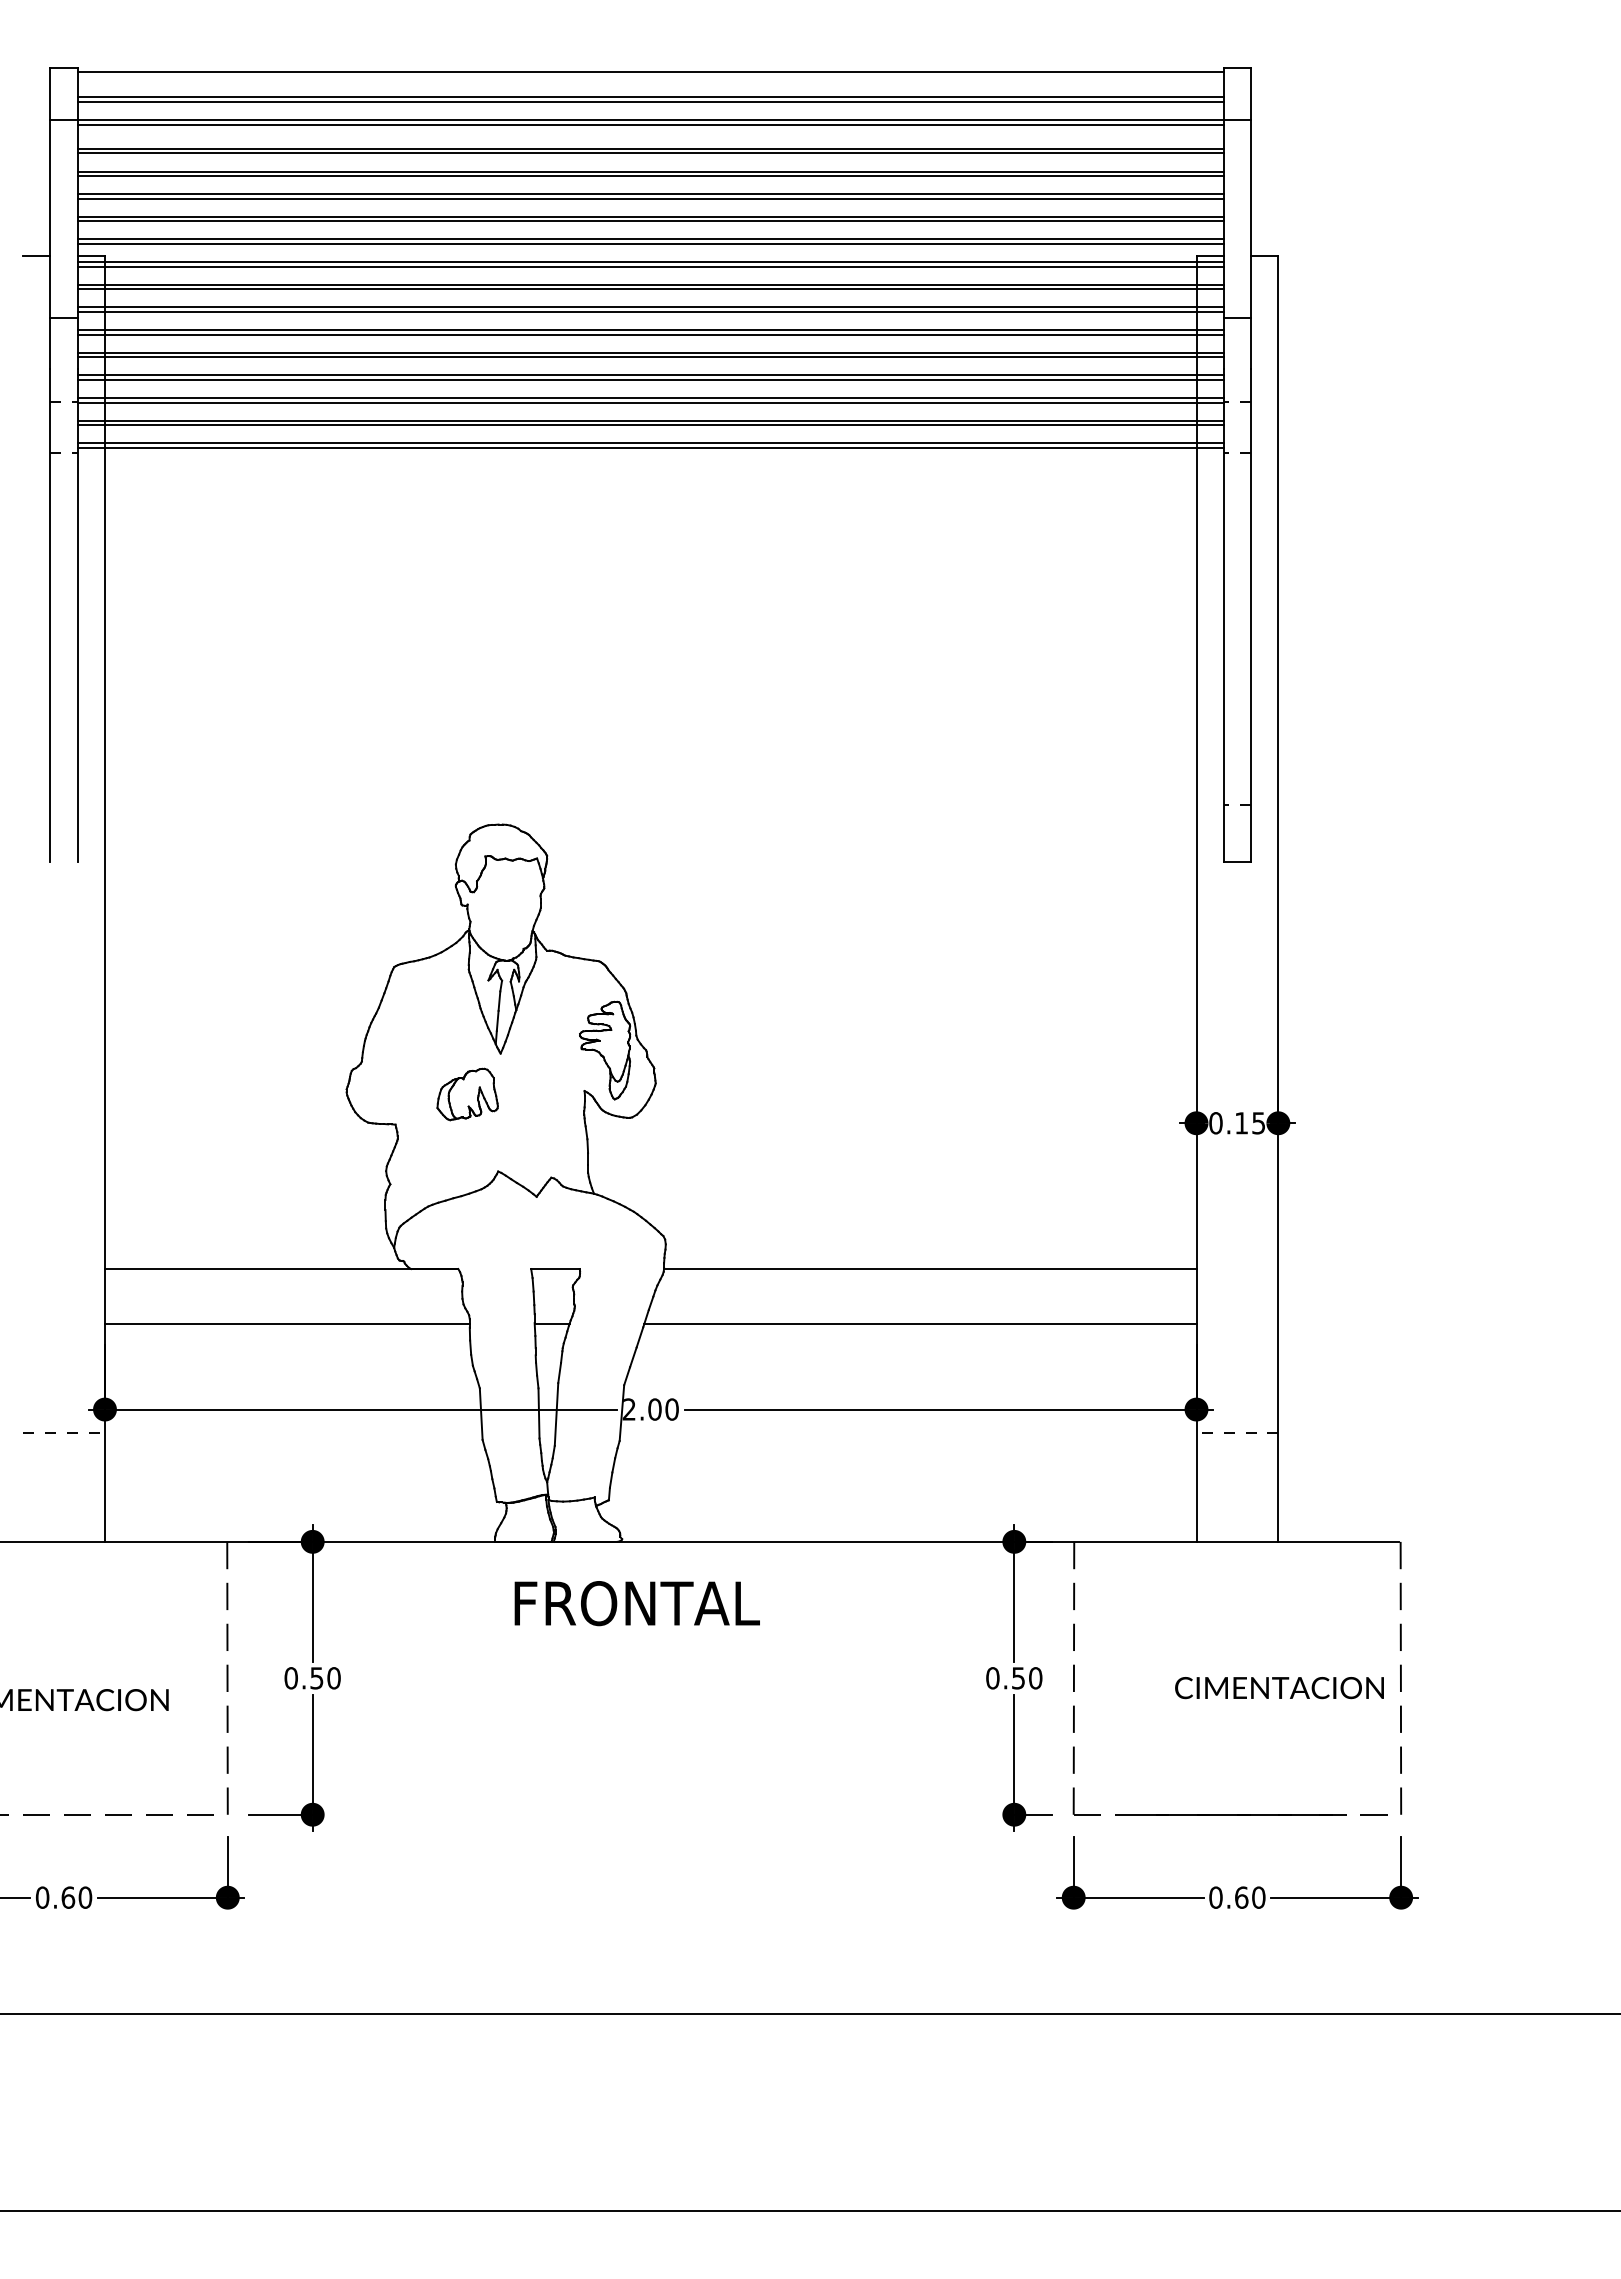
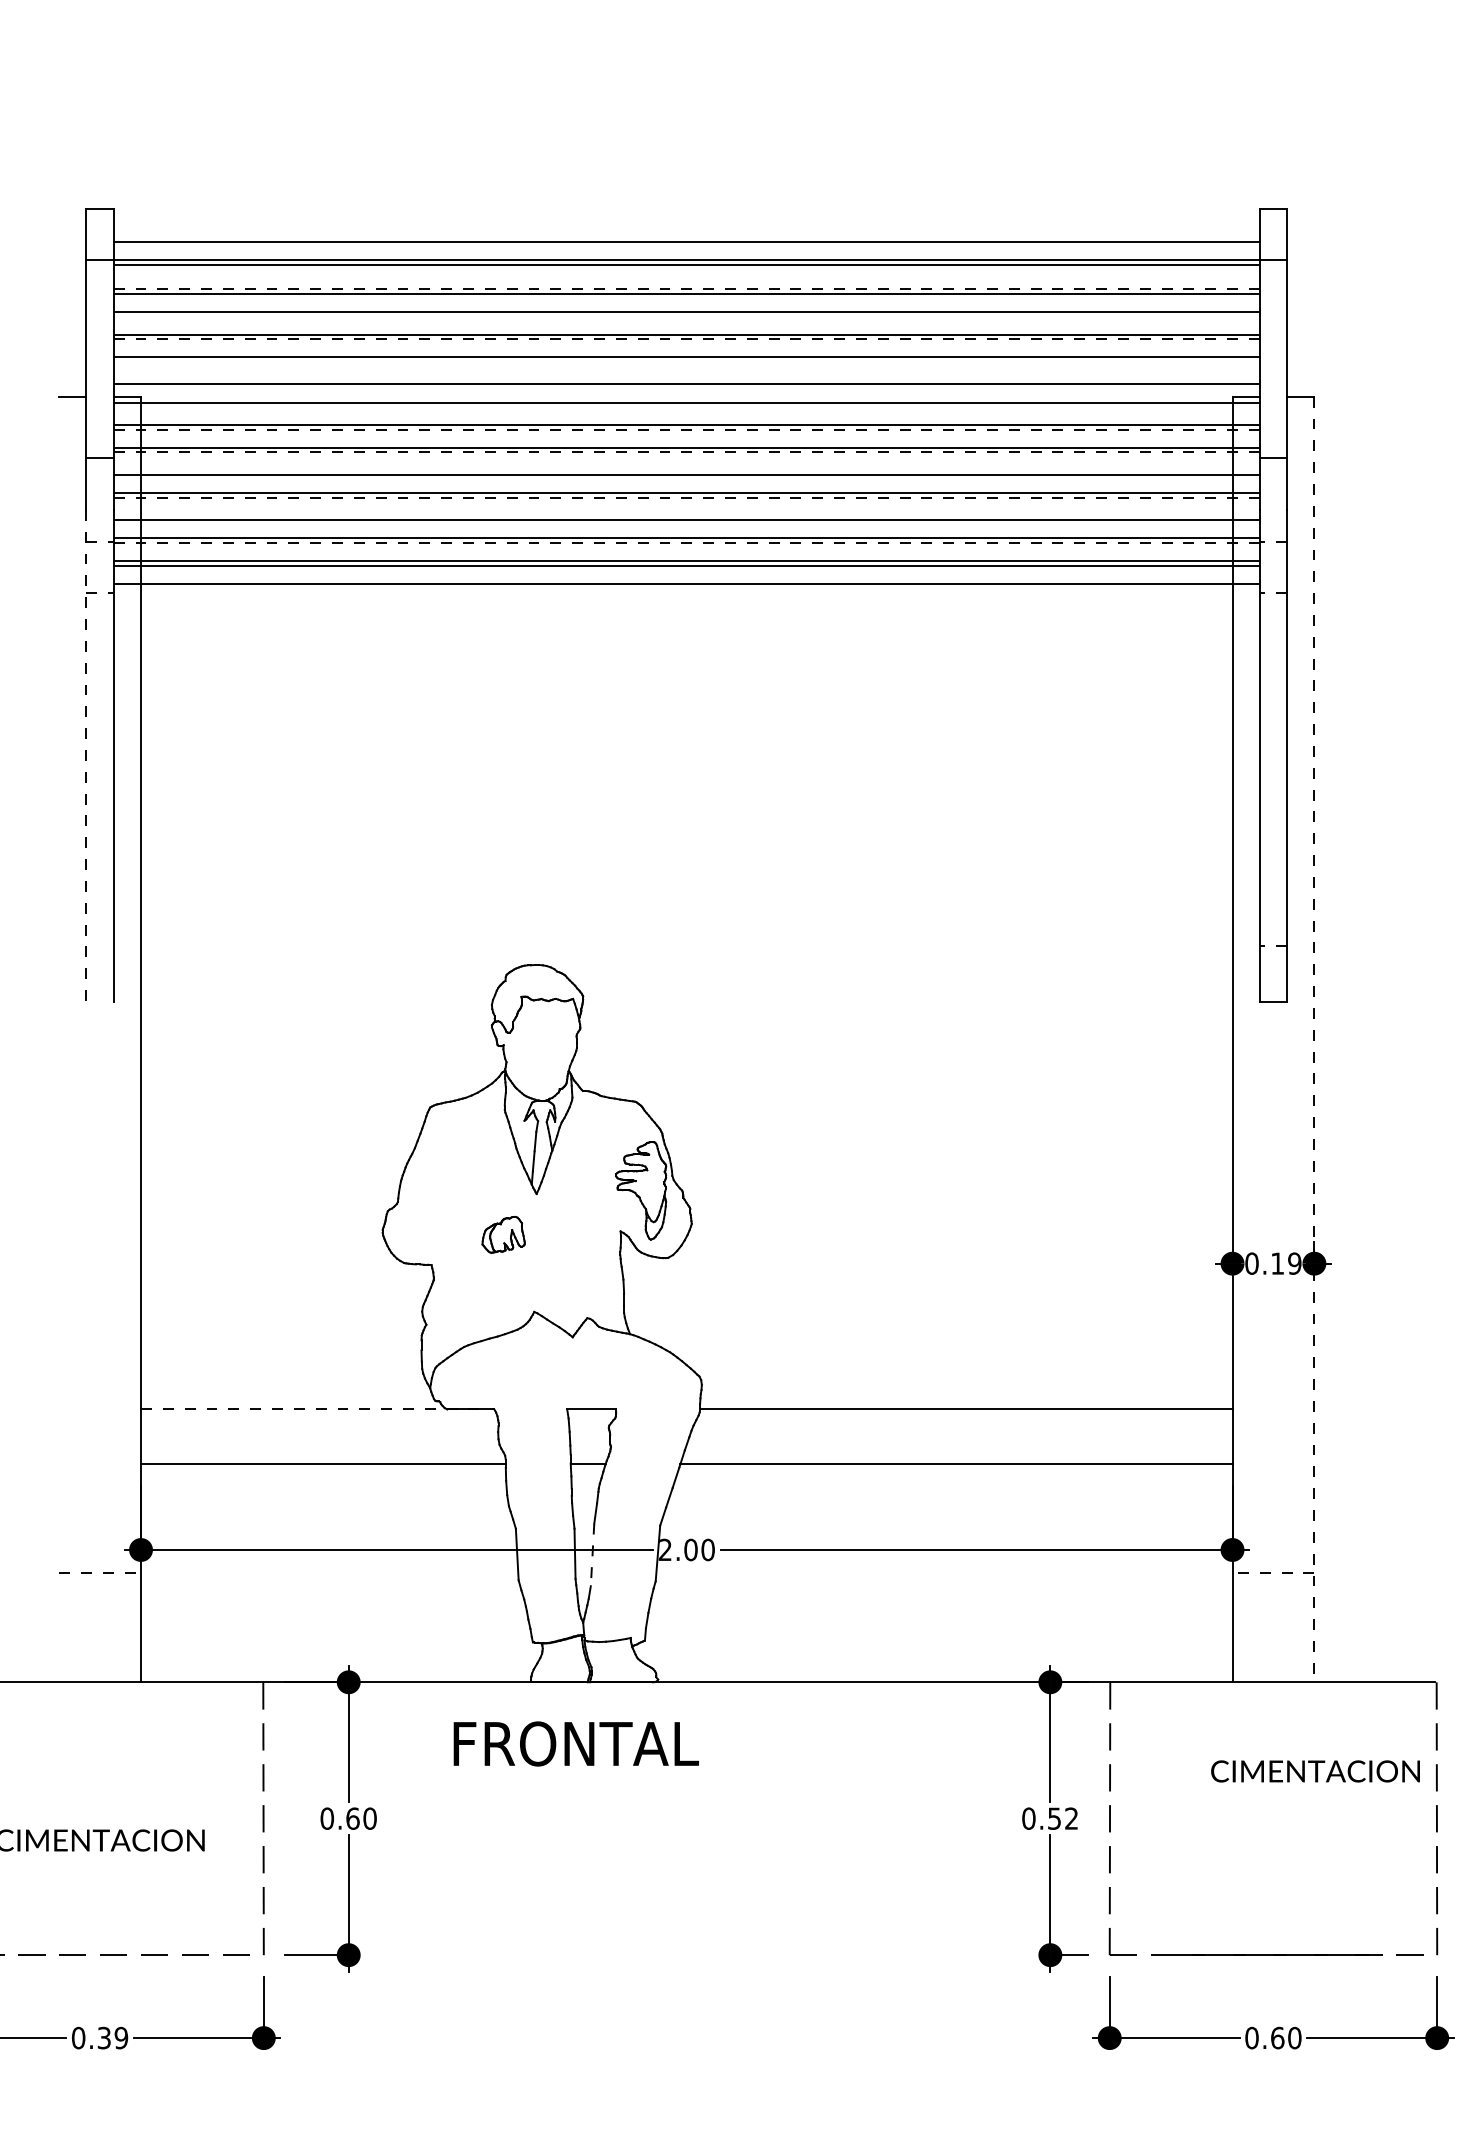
line: (650, 71) -> (686, 211), removed
line: (650, 97) -> (686, 237), removed
line: (651, 148) -> (687, 288), solid -> dashed
line: (650, 176) -> (686, 316), removed
line: (651, 198) -> (687, 338), solid -> dashed
line: (650, 221) -> (686, 361), removed
line: (650, 239) -> (686, 379), removed
line: (650, 266) -> (686, 406), removed
line: (651, 289) -> (687, 429), solid -> dashed
line: (651, 311) -> (687, 451), solid -> dashed
line: (650, 330) -> (686, 470), removed
line: (651, 357) -> (687, 497), solid -> dashed
line: (650, 375) -> (686, 515), removed
line: (651, 402) -> (687, 542), solid -> dashed
line: (650, 447) -> (686, 587), removed
line: (50, 615) -> (86, 755), solid -> dashed
line: (1278, 899) -> (1314, 1039), solid -> dashed
part: (467, 1094) -> (503, 1234), size x0.7
text: (1258, 1123) -> (1294, 1263), 0.15 -> 0.19
line: (281, 1269) -> (317, 1409), solid -> dashed
line: (556, 1414) -> (592, 1554), solid -> dashed
text: (636, 1603) -> (575, 1743), moved
text: (316, 1678) -> (352, 1818), 0.50 -> 0.60
text: (1035, 1678) -> (1071, 1818), 0.50 -> 0.52
text: (1279, 1688) -> (1315, 1771), moved
text: (76, 1897) -> (112, 2037), 0.60 -> 0.39

